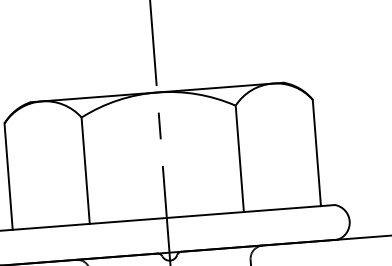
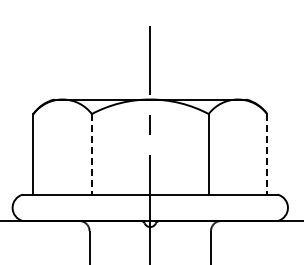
line: (317, 153) -> (267, 154), solid -> dashed
line: (85, 170) -> (91, 154), solid -> dashed

